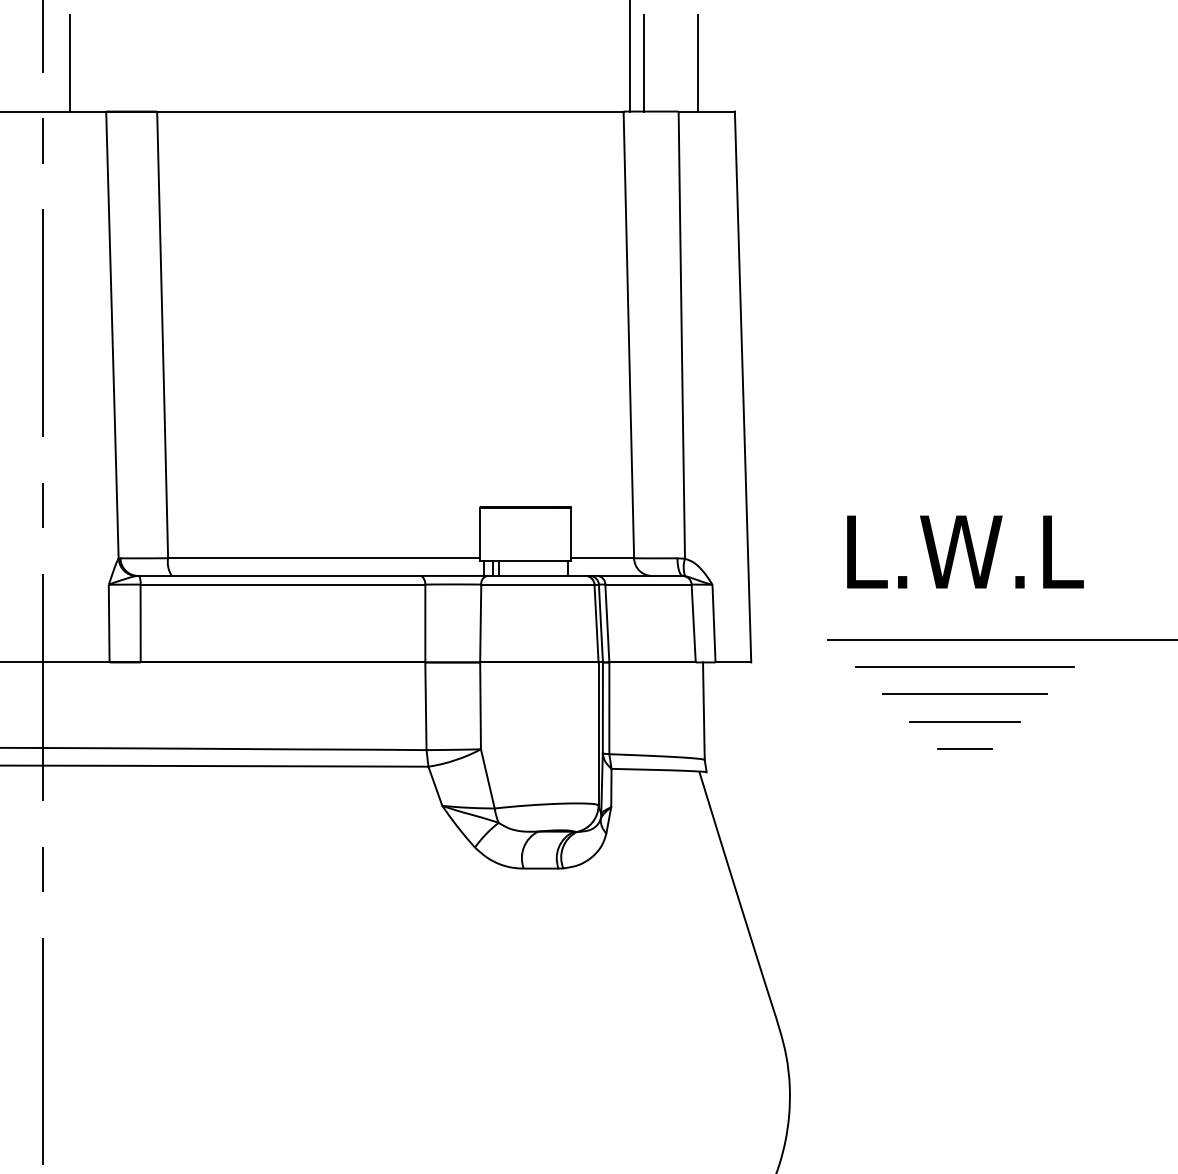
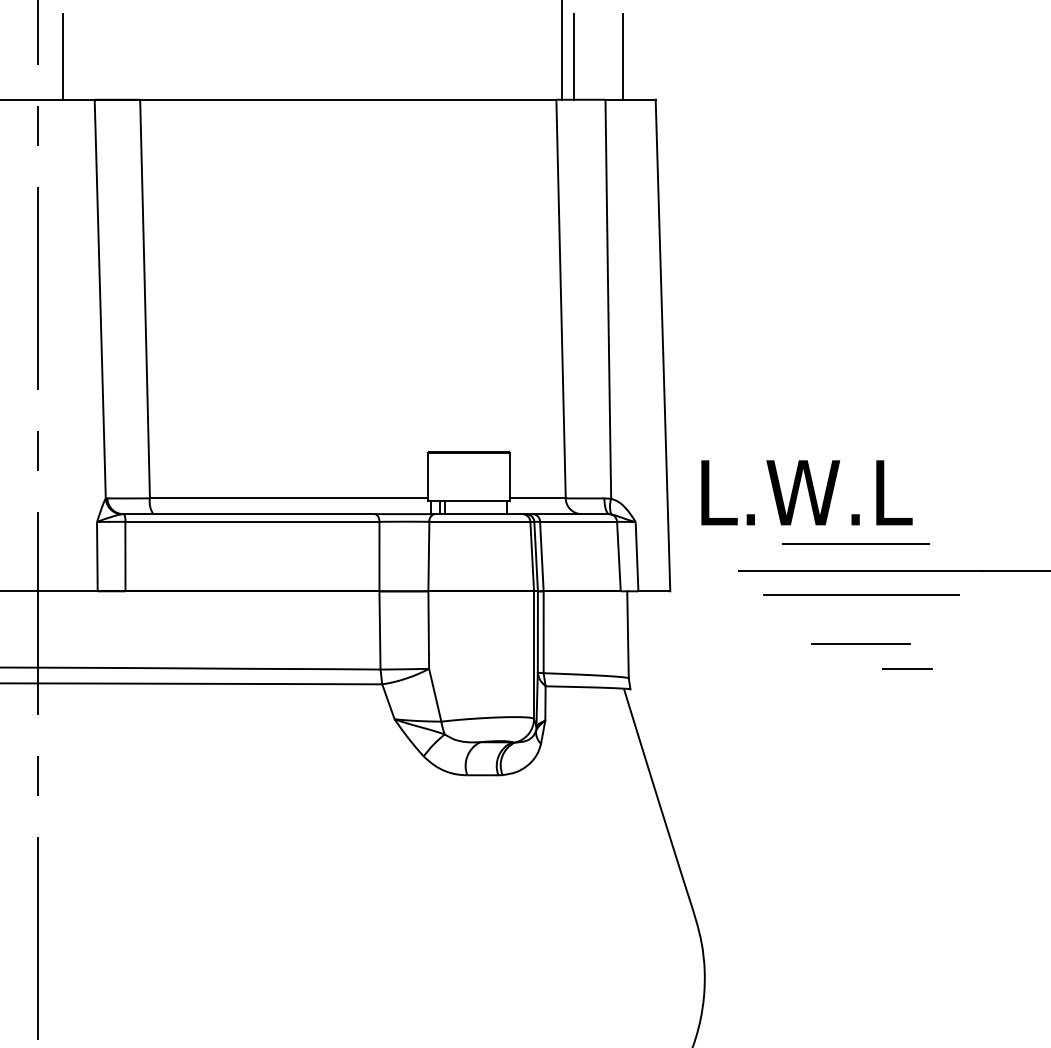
text: (965, 551) -> (807, 492), moved
line: (964, 693) -> (855, 543), moved
line: (964, 748) -> (906, 668), moved

